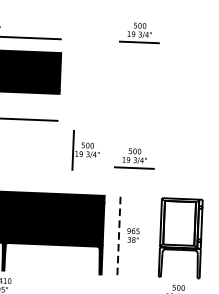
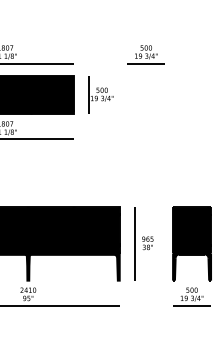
part: (85, 149) -> (100, 94), moved
part: (133, 158) -> (145, 171), removed
line: (118, 236) -> (134, 244), dashed -> solid
fill: (181, 237) -> (192, 243), added

